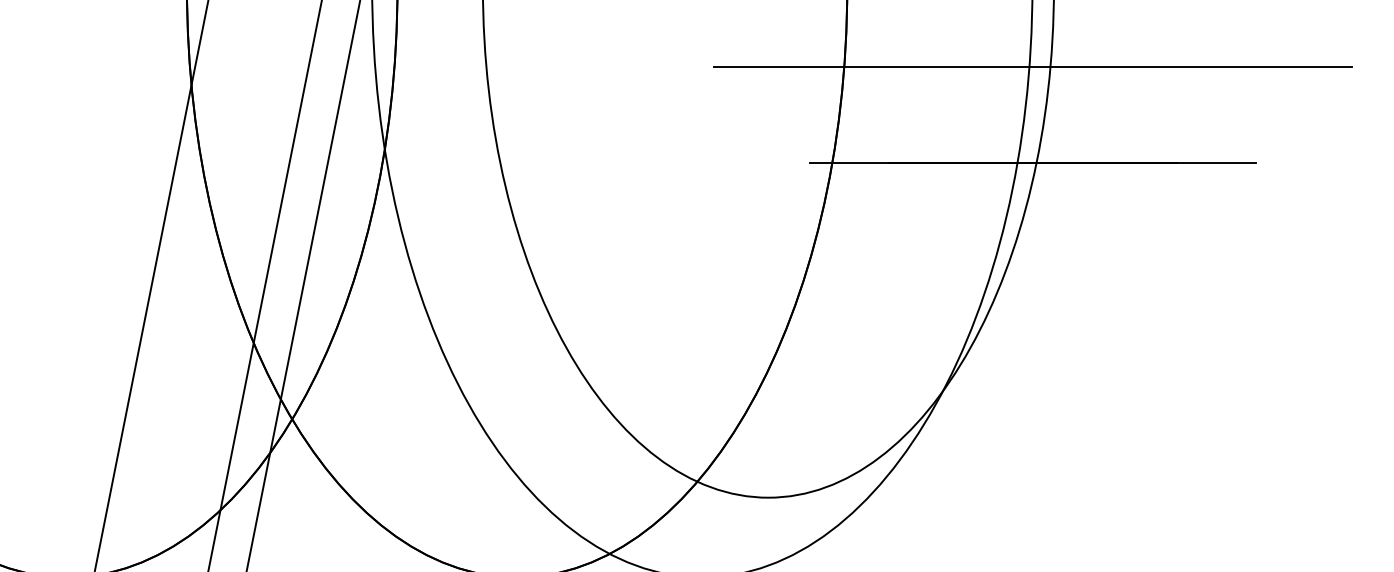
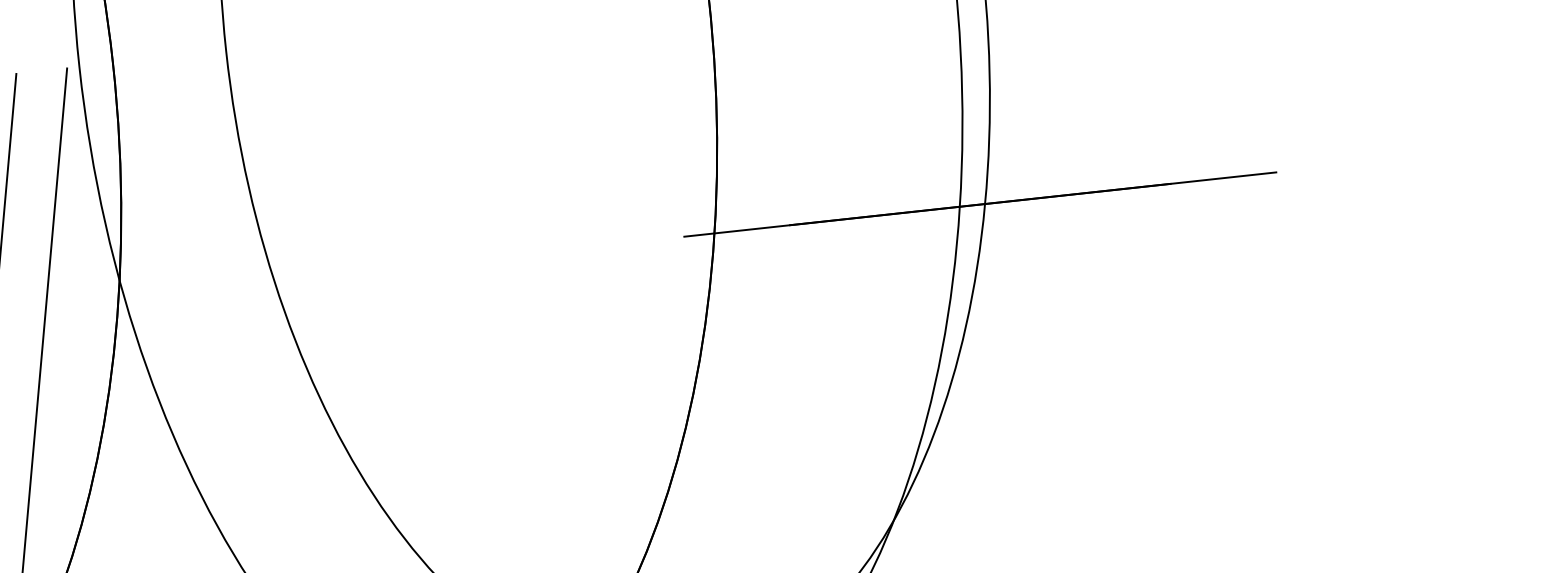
line: (1032, 66) -> (965, 77), removed

